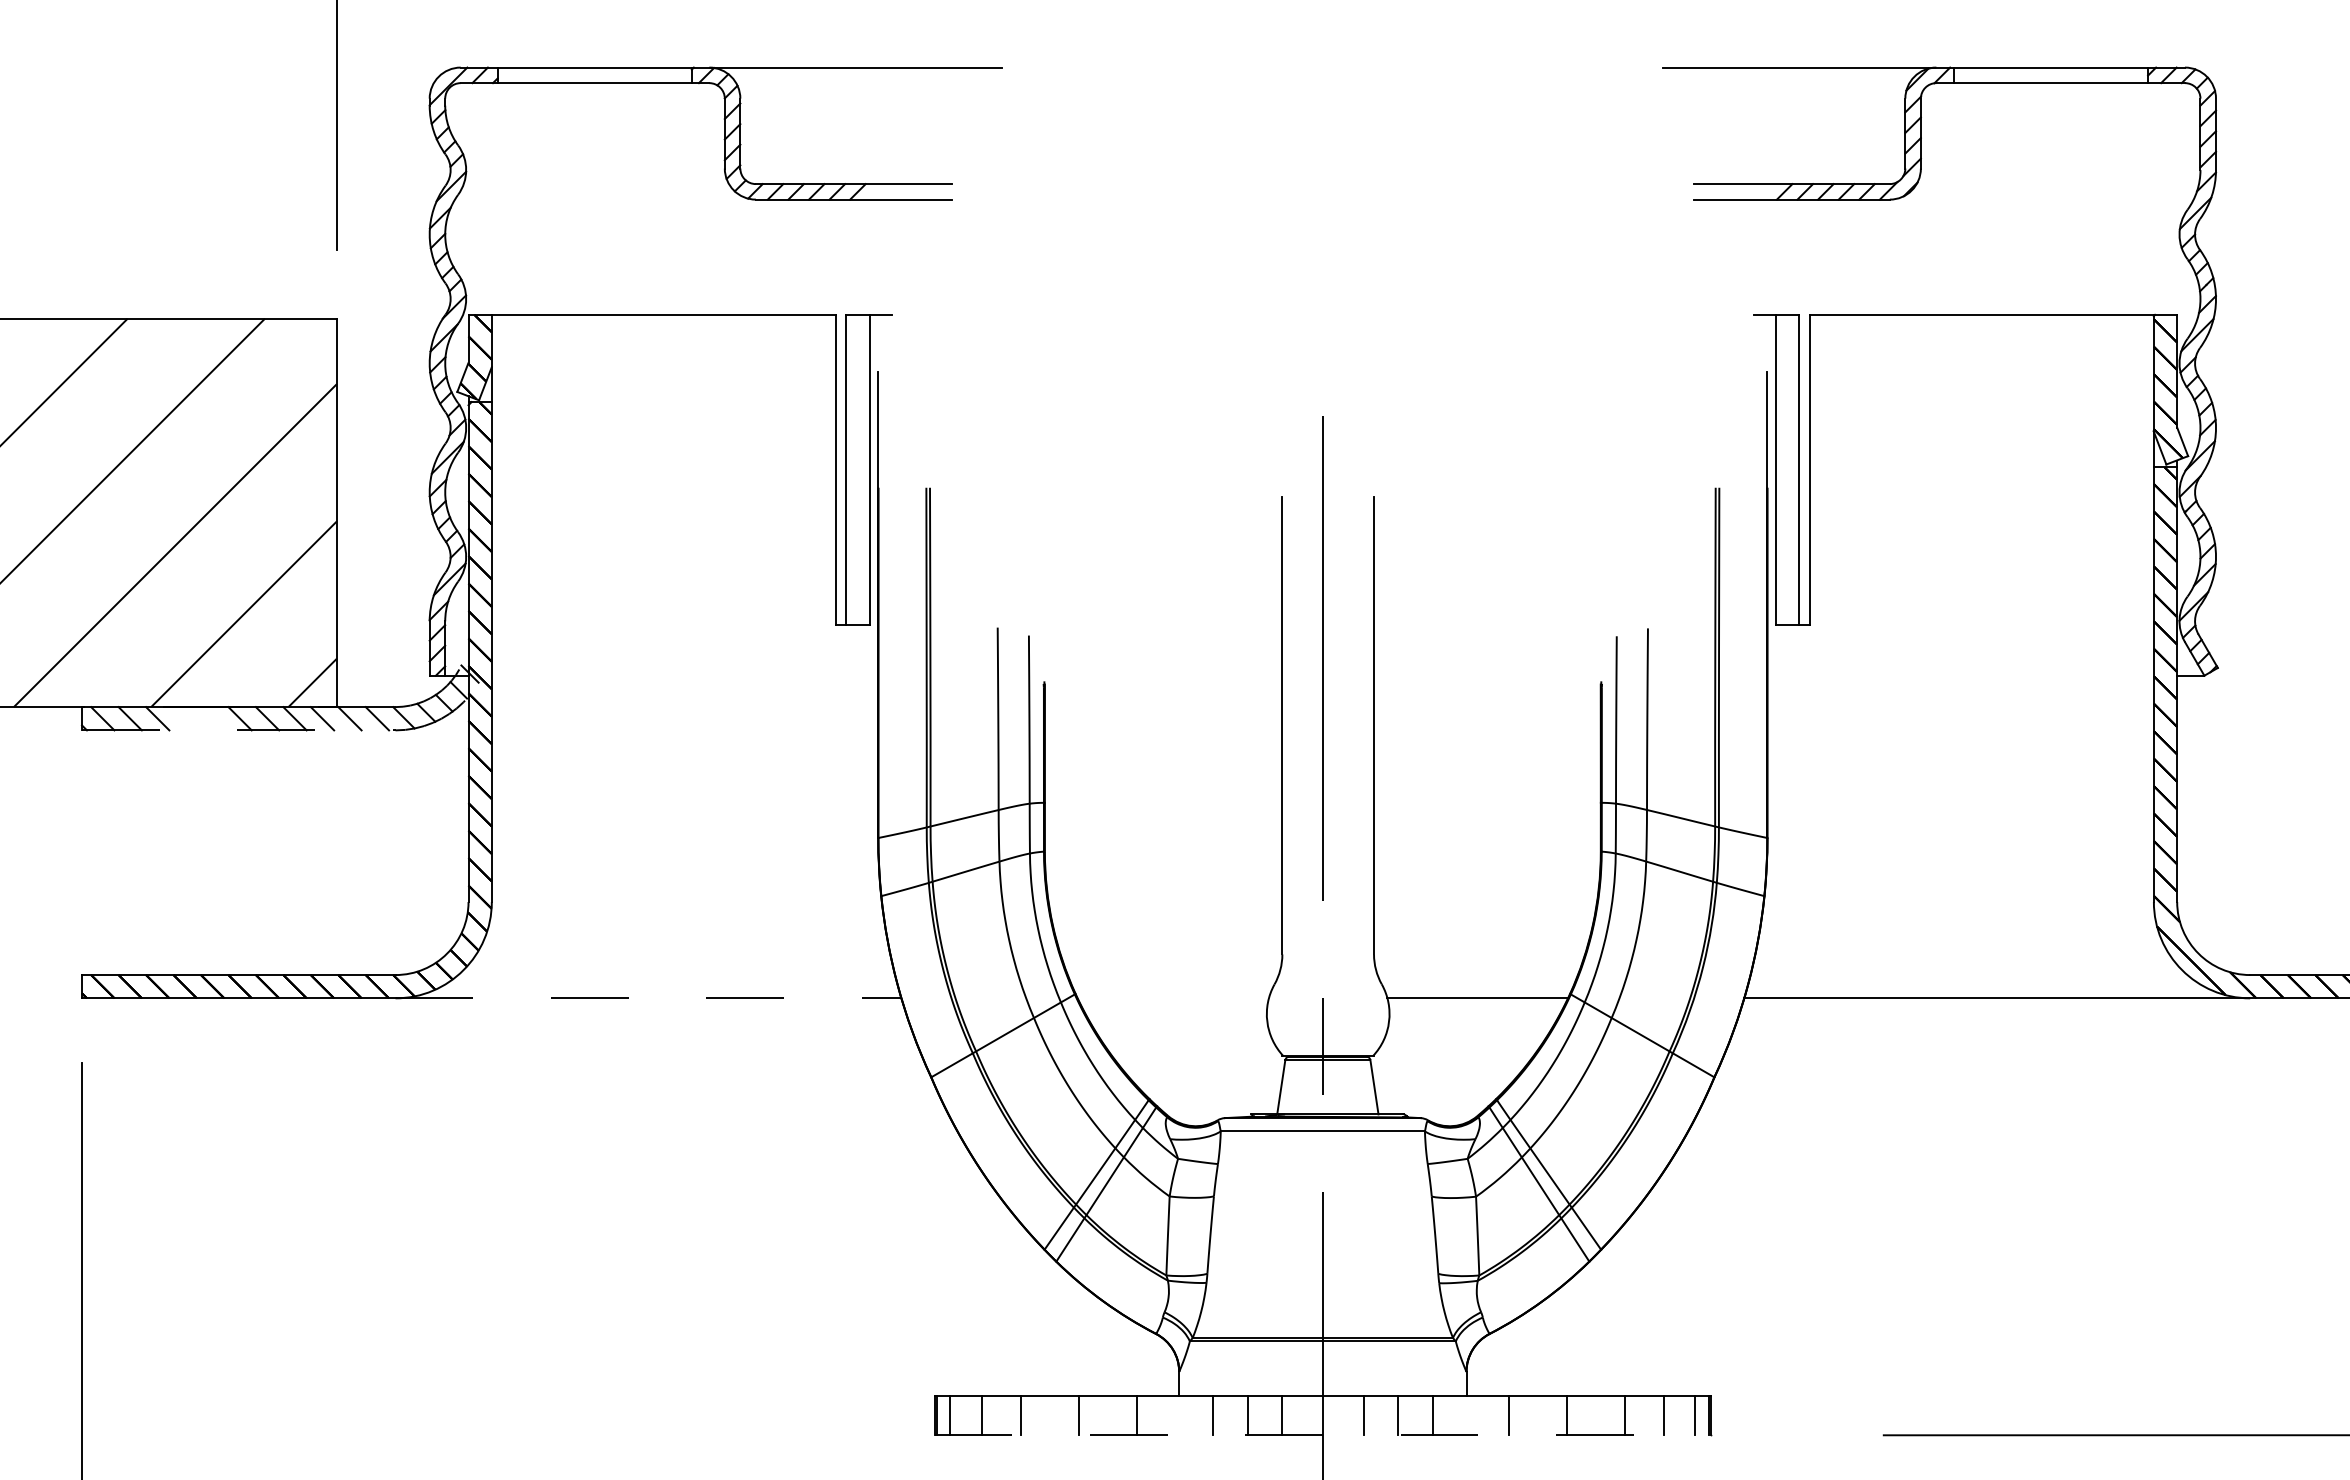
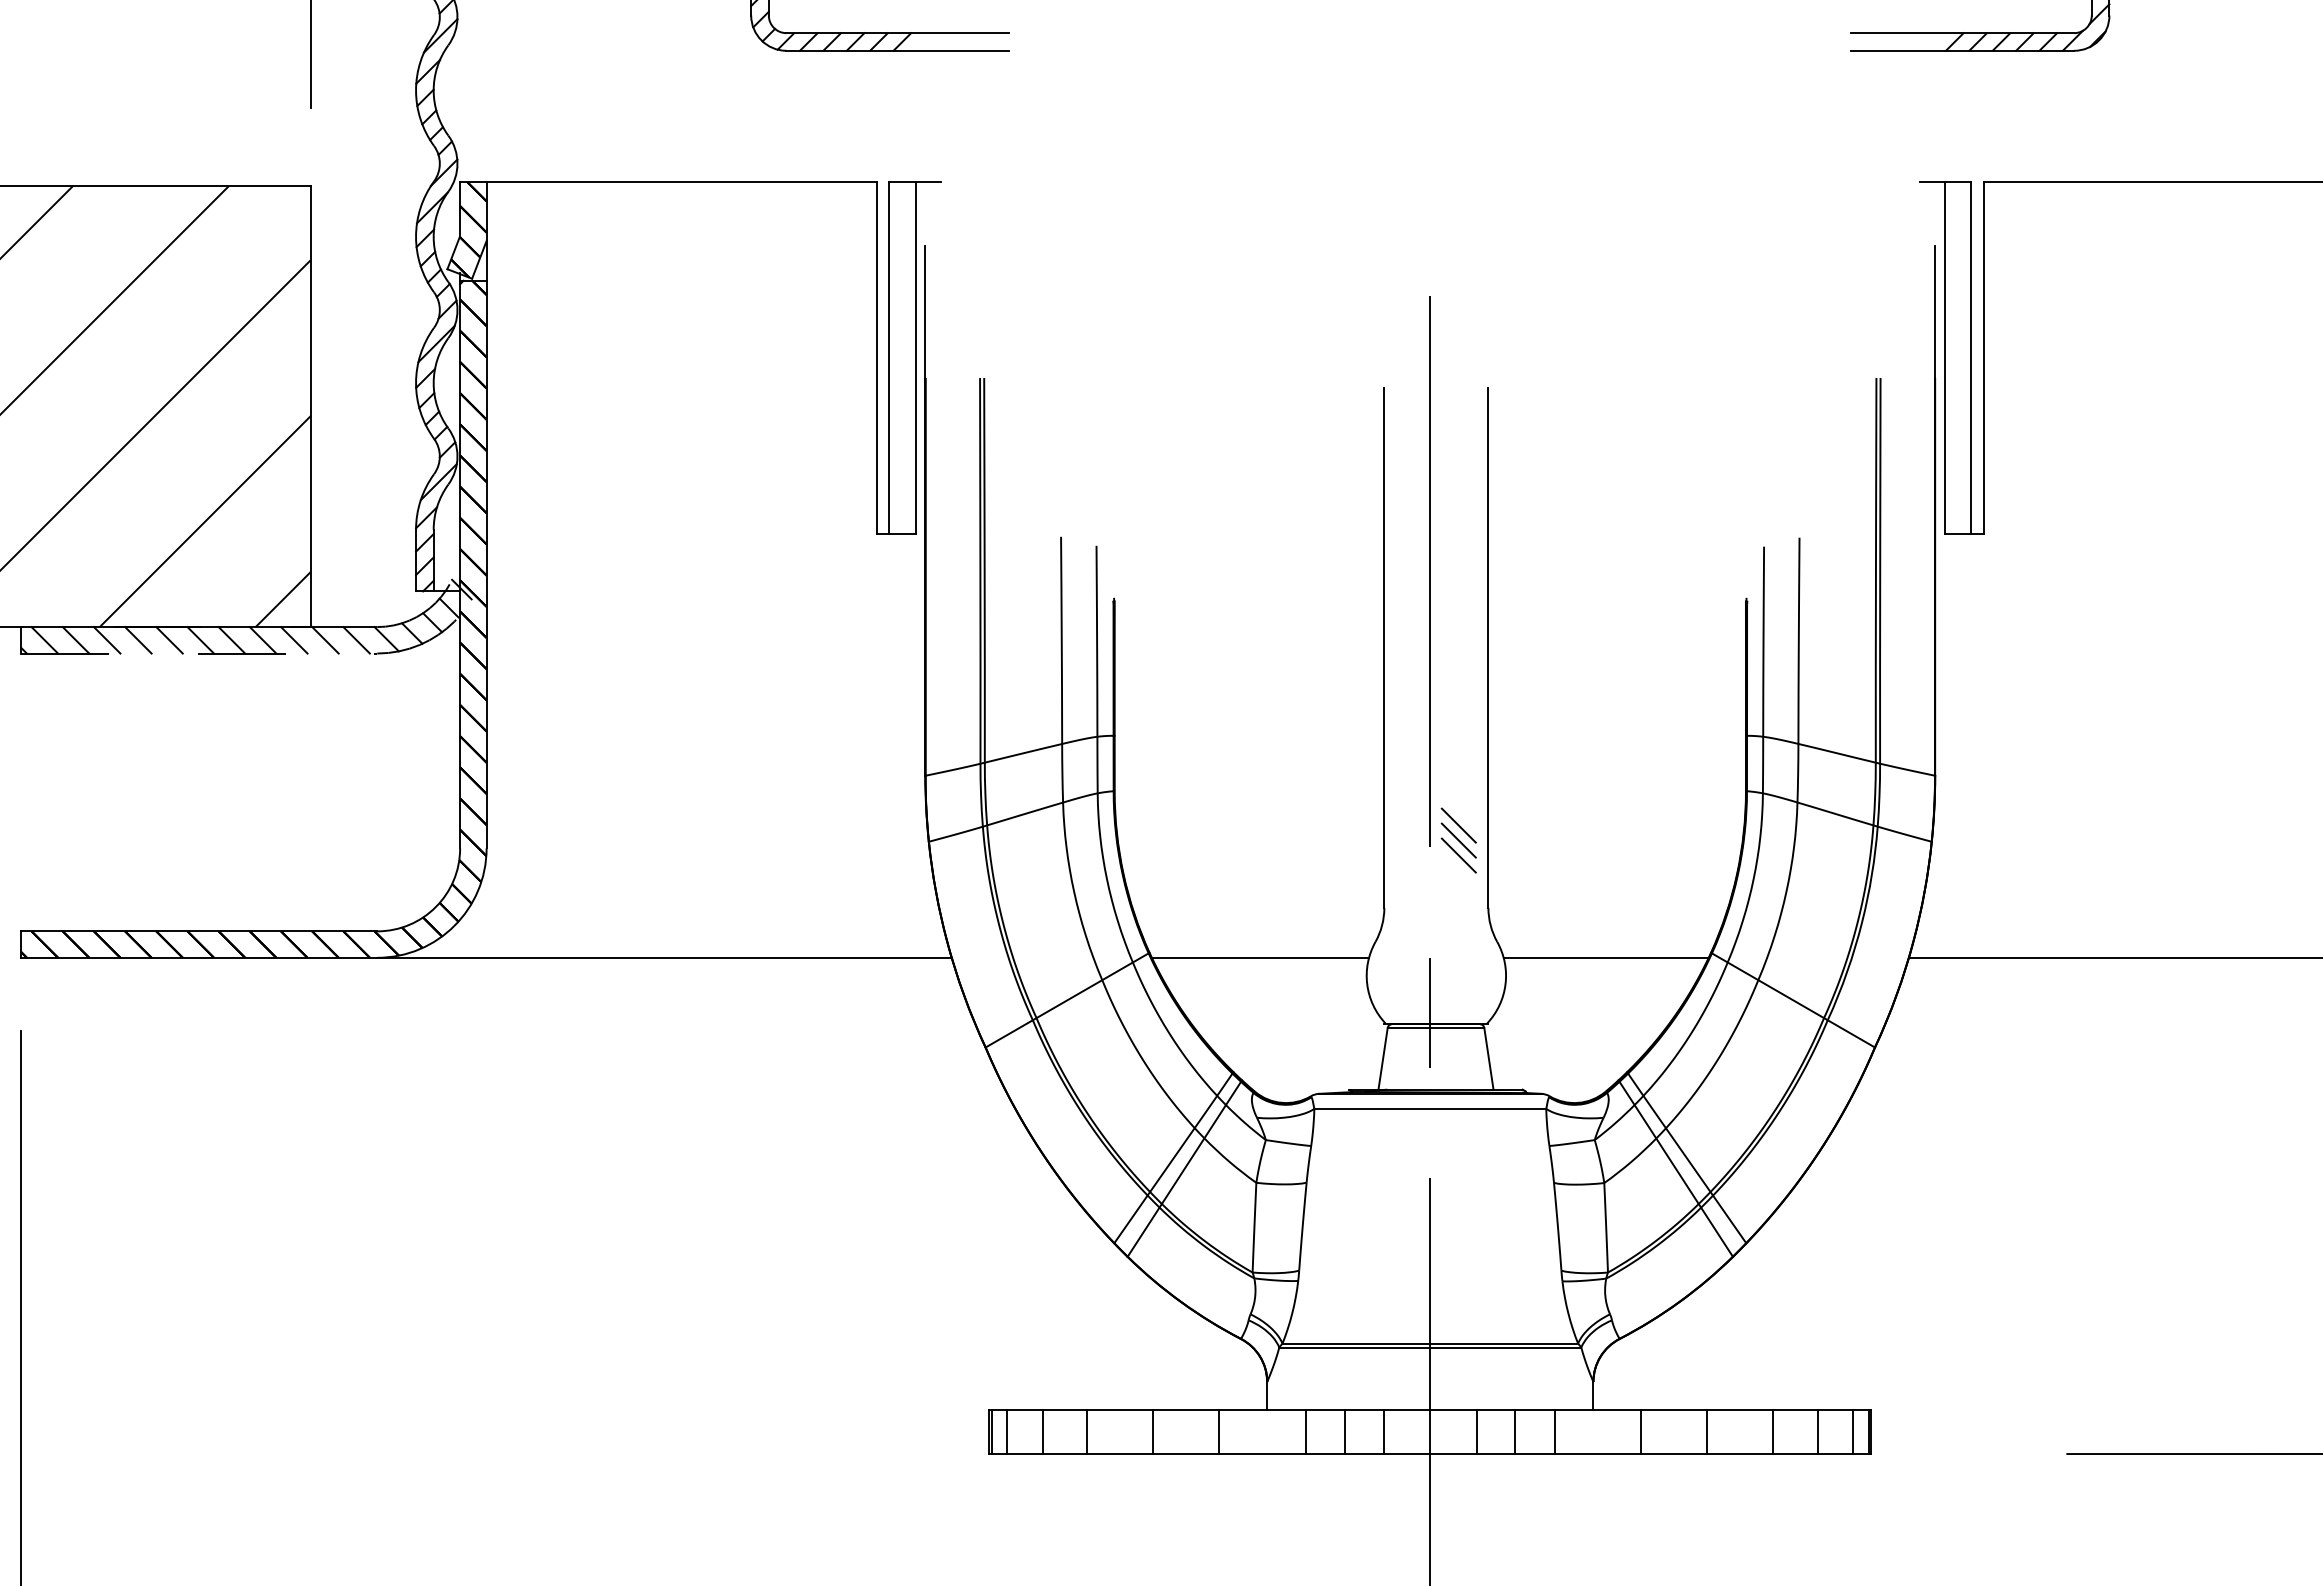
line: (184, 718) -> (137, 640), added
line: (212, 718) -> (169, 640), added
line: (1347, 881) -> (1458, 825), added
line: (1347, 895) -> (1458, 841), added
line: (1347, 908) -> (1458, 855), added
line: (648, 998) -> (664, 958), dashed -> solid
line: (1172, 998) -> (1259, 958), added
line: (1323, 1435) -> (1431, 1454), dashed -> solid

